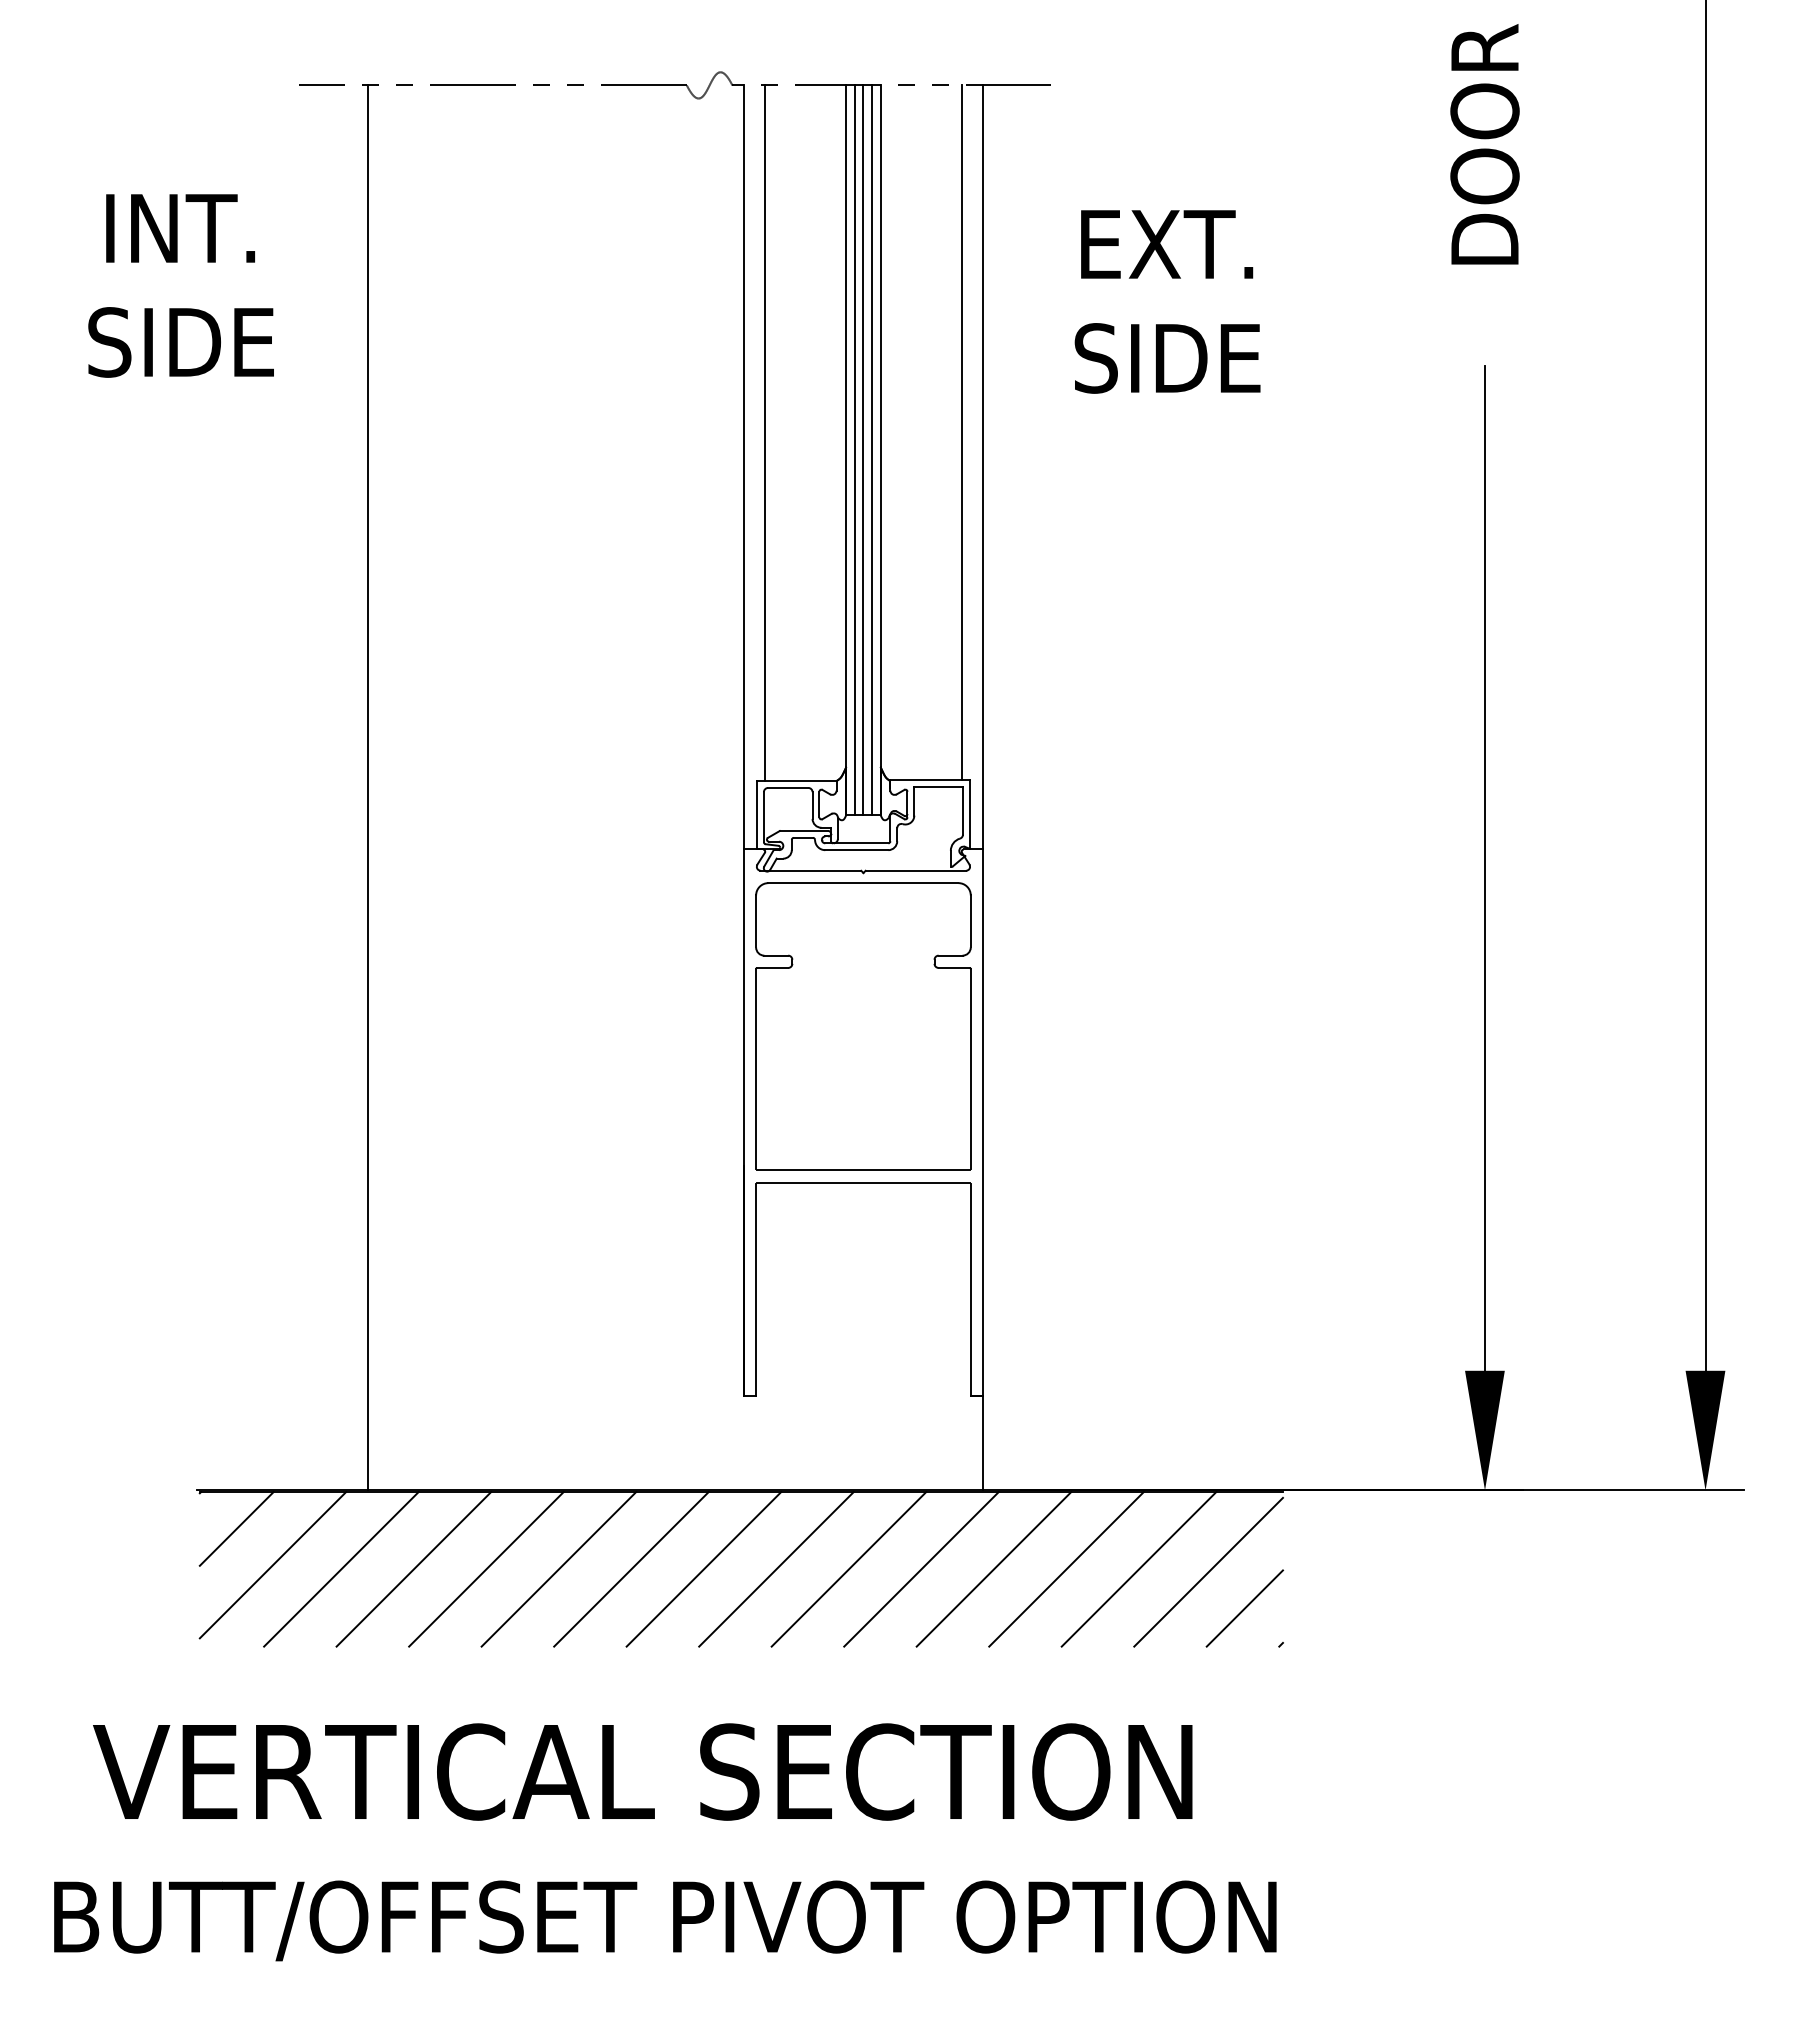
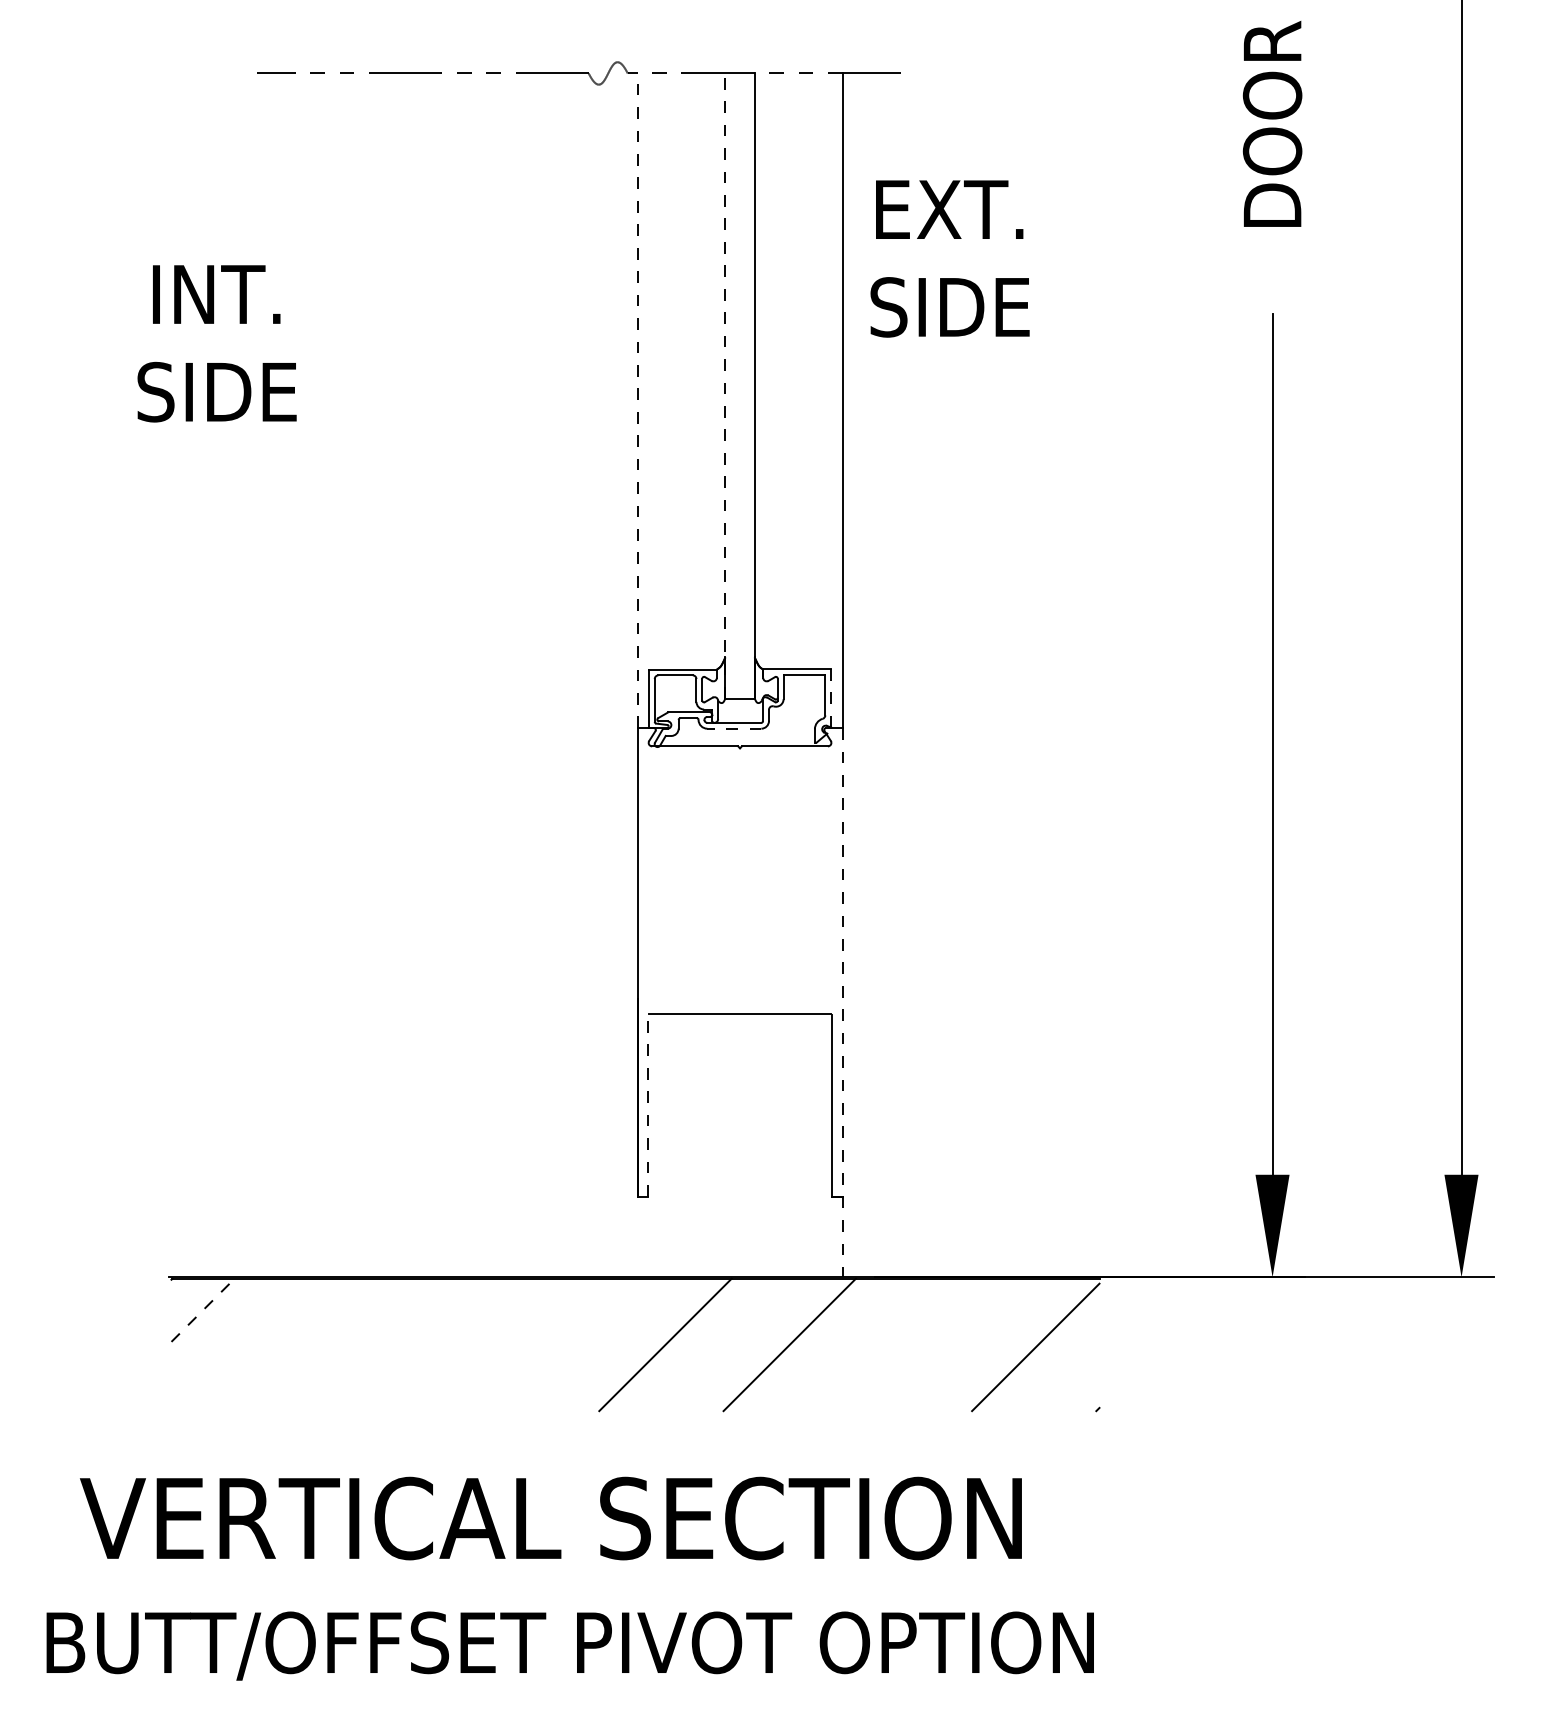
text: (180, 285) -> (216, 343), moved
text: (1167, 301) -> (949, 258), moved
line: (961, 432) -> (824, 370), removed
line: (764, 433) -> (655, 371), removed
line: (846, 450) -> (725, 386), solid -> dashed
line: (854, 450) -> (732, 386), removed
line: (863, 450) -> (740, 386), removed
line: (872, 450) -> (747, 386), removed
line: (743, 466) -> (637, 399), solid -> dashed
line: (367, 787) -> (315, 675), removed
line: (969, 814) -> (830, 698), solid -> dashed
line: (856, 850) -> (734, 728), solid -> dashed
part: (863, 1026) -> (740, 879), removed
line: (983, 1170) -> (842, 1003), solid -> dashed
line: (756, 1289) -> (648, 1105), solid -> dashed
line: (237, 1528) -> (203, 1309), solid -> dashed
line: (272, 1565) -> (233, 1341), removed
line: (341, 1569) -> (292, 1345), removed
line: (413, 1569) -> (354, 1345), removed
line: (486, 1569) -> (417, 1345), removed
line: (558, 1569) -> (478, 1345), removed
line: (631, 1569) -> (541, 1345), removed
line: (703, 1569) -> (602, 1345), removed
line: (848, 1569) -> (727, 1345), removed
line: (993, 1569) -> (851, 1345), removed
line: (1066, 1569) -> (914, 1345), removed
line: (1138, 1569) -> (975, 1345), removed
line: (1244, 1608) -> (1066, 1378), removed

